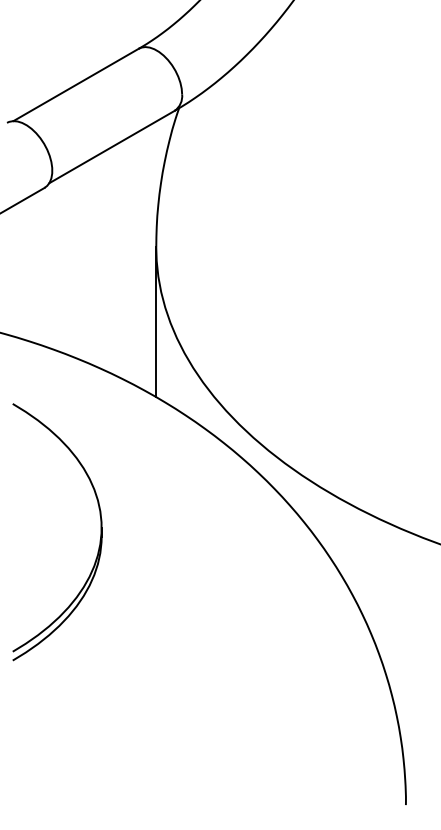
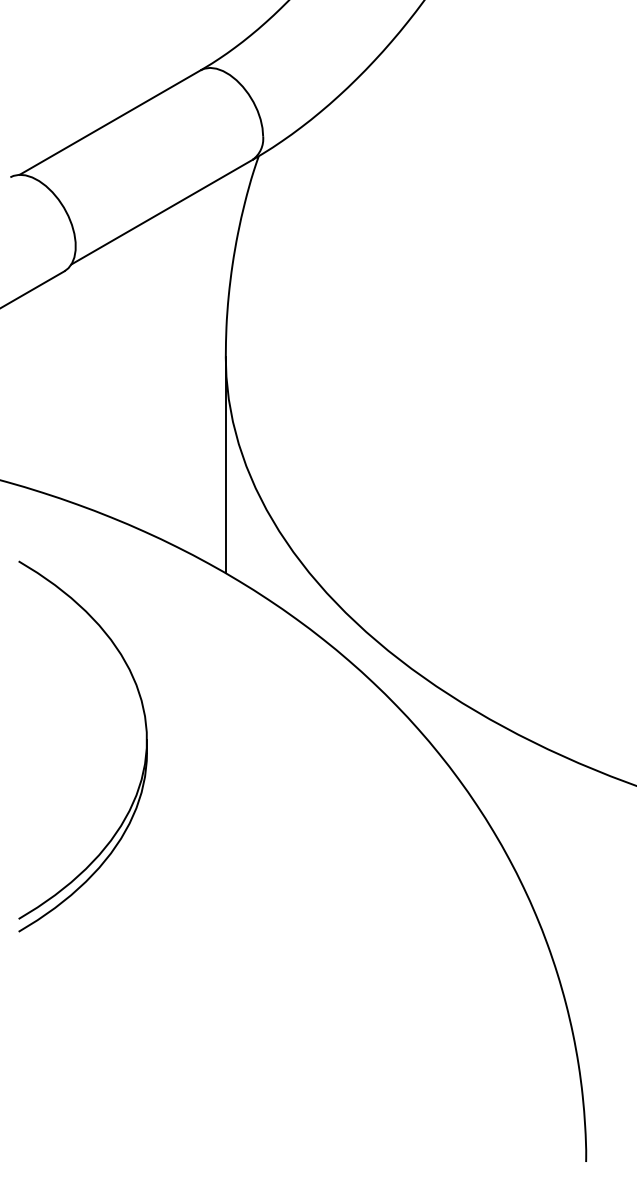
part: (99, 540) -> (143, 758), moved

